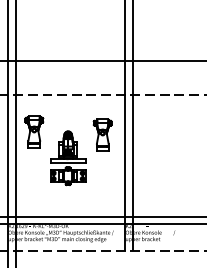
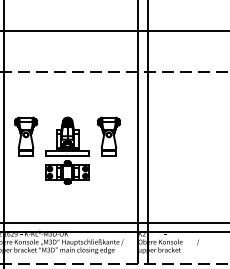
part: (34, 131) -> (26, 136), moved
part: (102, 134) -> (108, 136), moved

